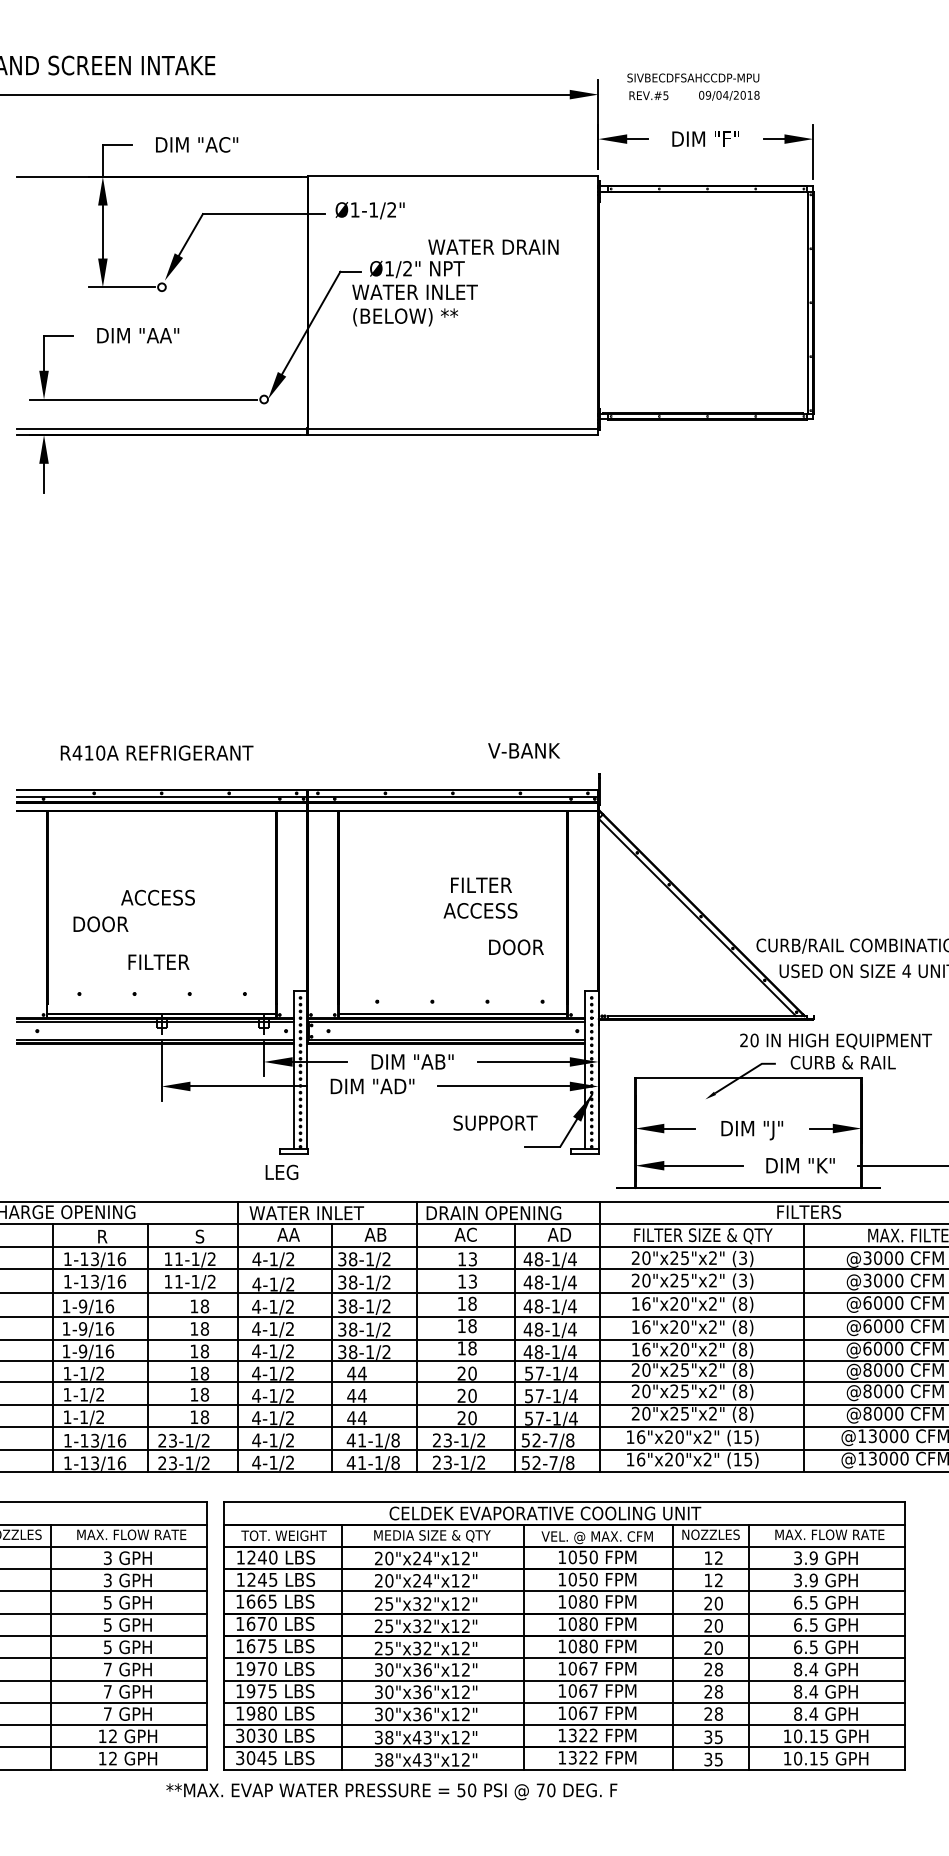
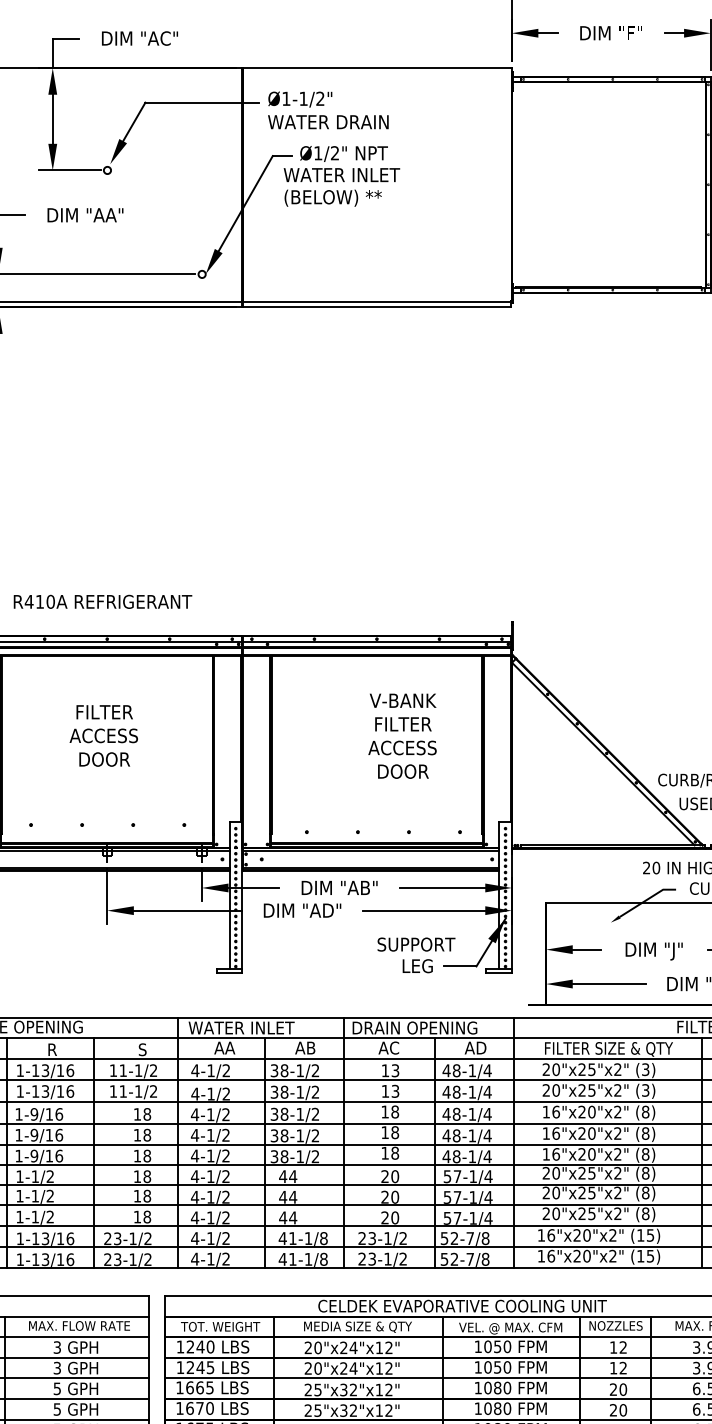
text: (493, 246) -> (328, 121), moved
text: (523, 750) -> (402, 700), moved
text: (100, 924) -> (104, 759), moved
text: (516, 947) -> (403, 771), moved
text: (158, 961) -> (104, 711), moved
text: (281, 1171) -> (417, 965), moved

